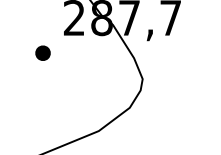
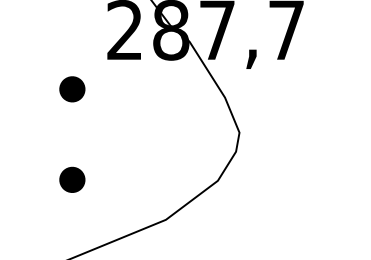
part: (42, 106) -> (71, 178), added

